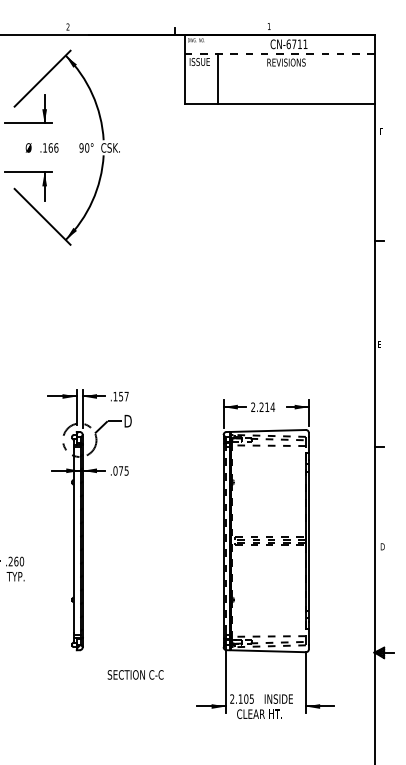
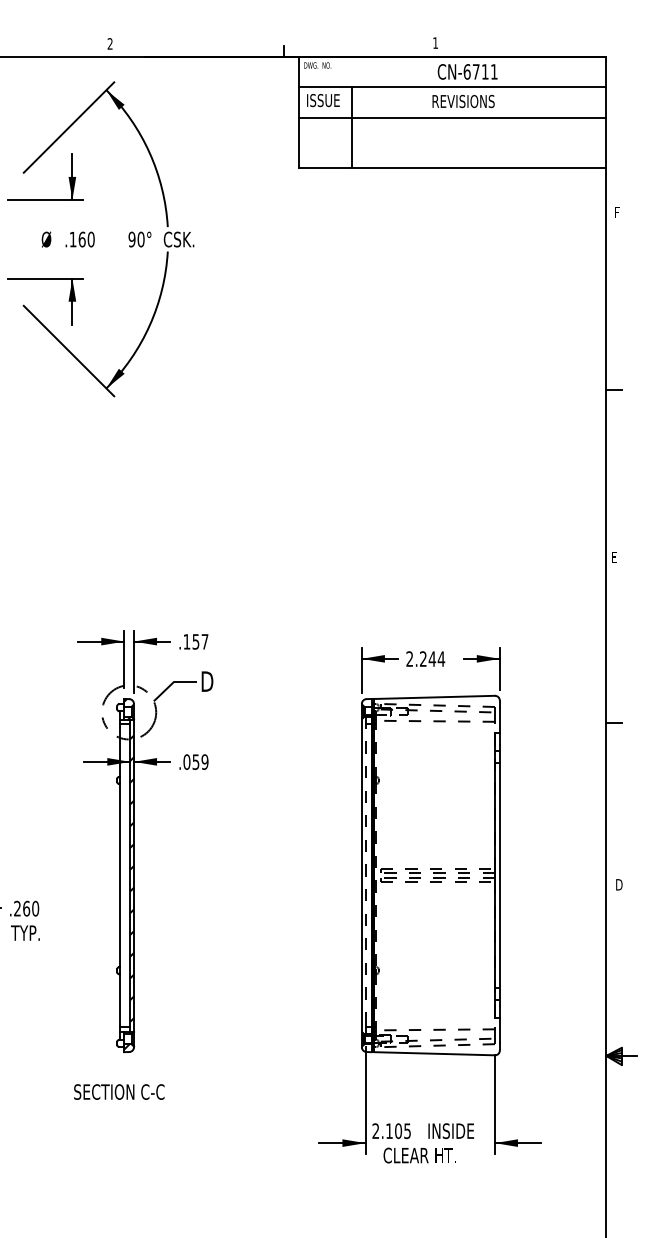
line: (279, 53) -> (452, 86), dashed -> solid
line: (279, 72) -> (452, 117), added
text: (56, 147) -> (91, 238), .166 -> .160
text: (267, 406) -> (432, 657), 2.214 -> 2.244
text: (123, 470) -> (199, 761), .075 -> .059
text: (135, 674) -> (119, 1091), moved

